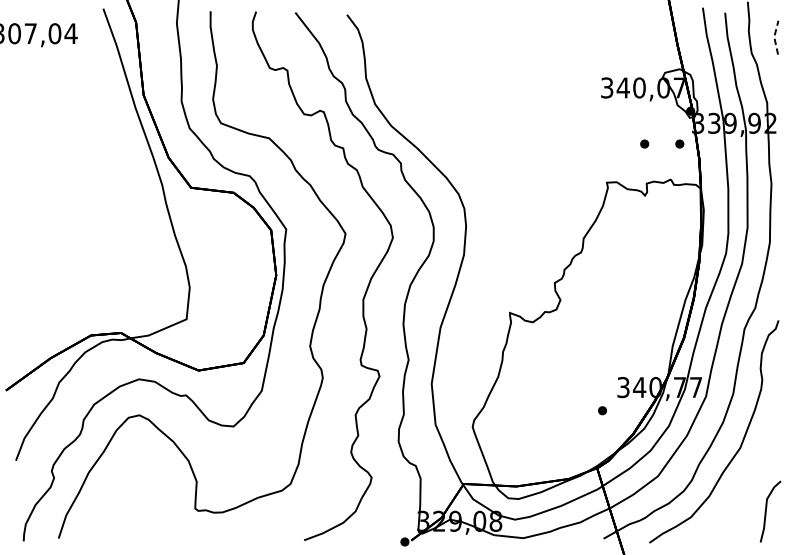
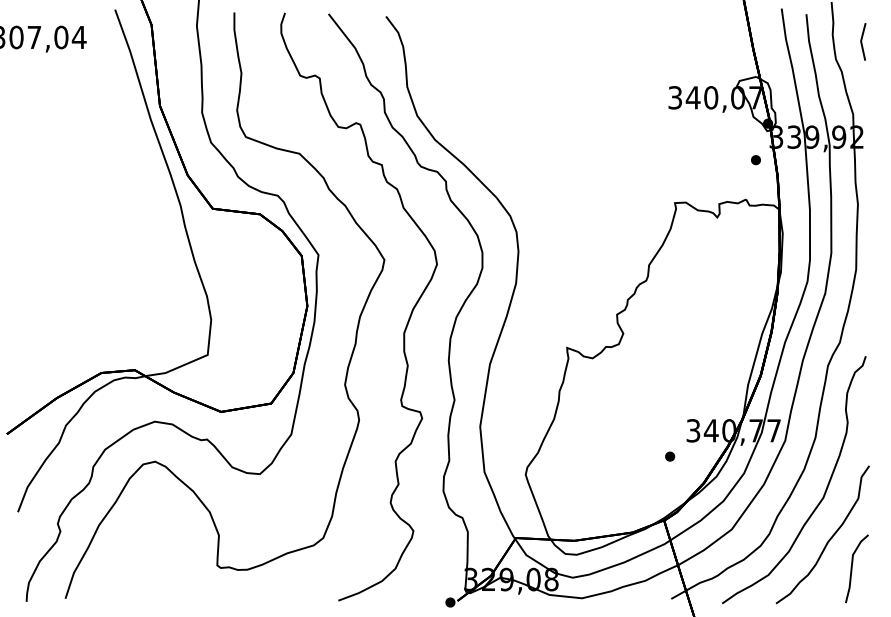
line: (774, 37) -> (861, 41), dashed -> solid
part: (644, 144) -> (716, 160), removed
curve: (745, 484) -> (829, 538), added

